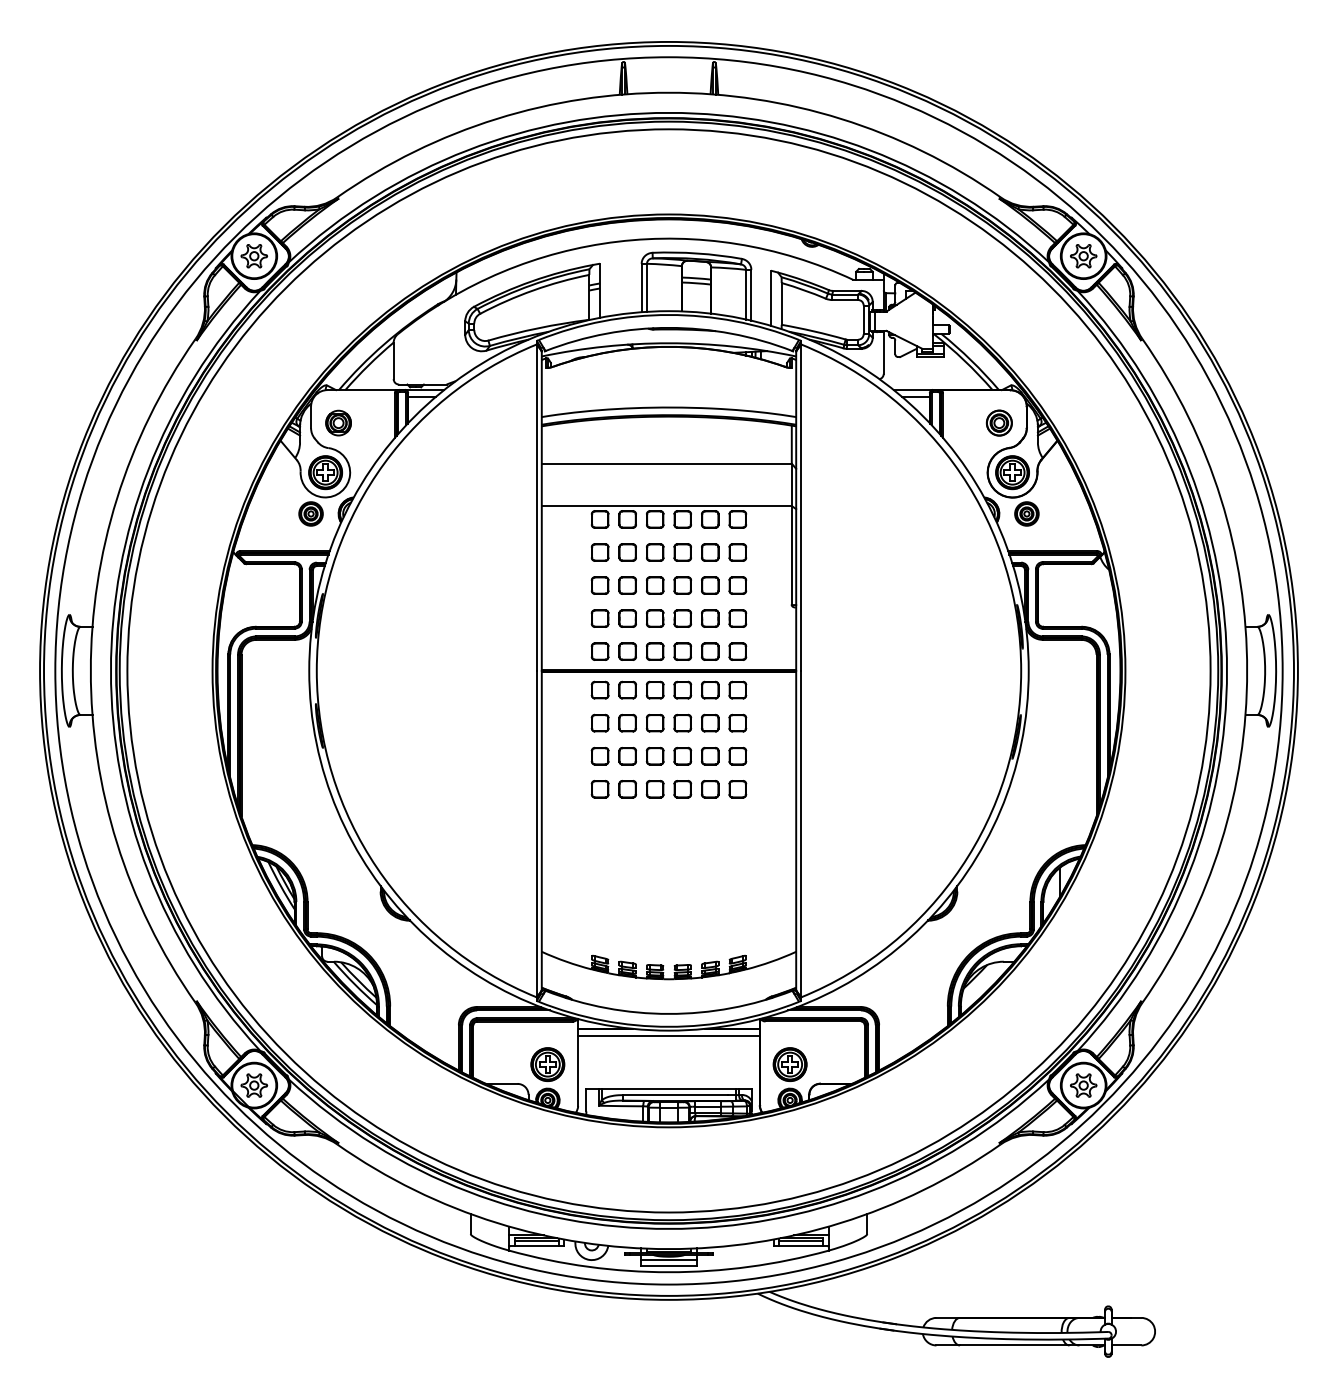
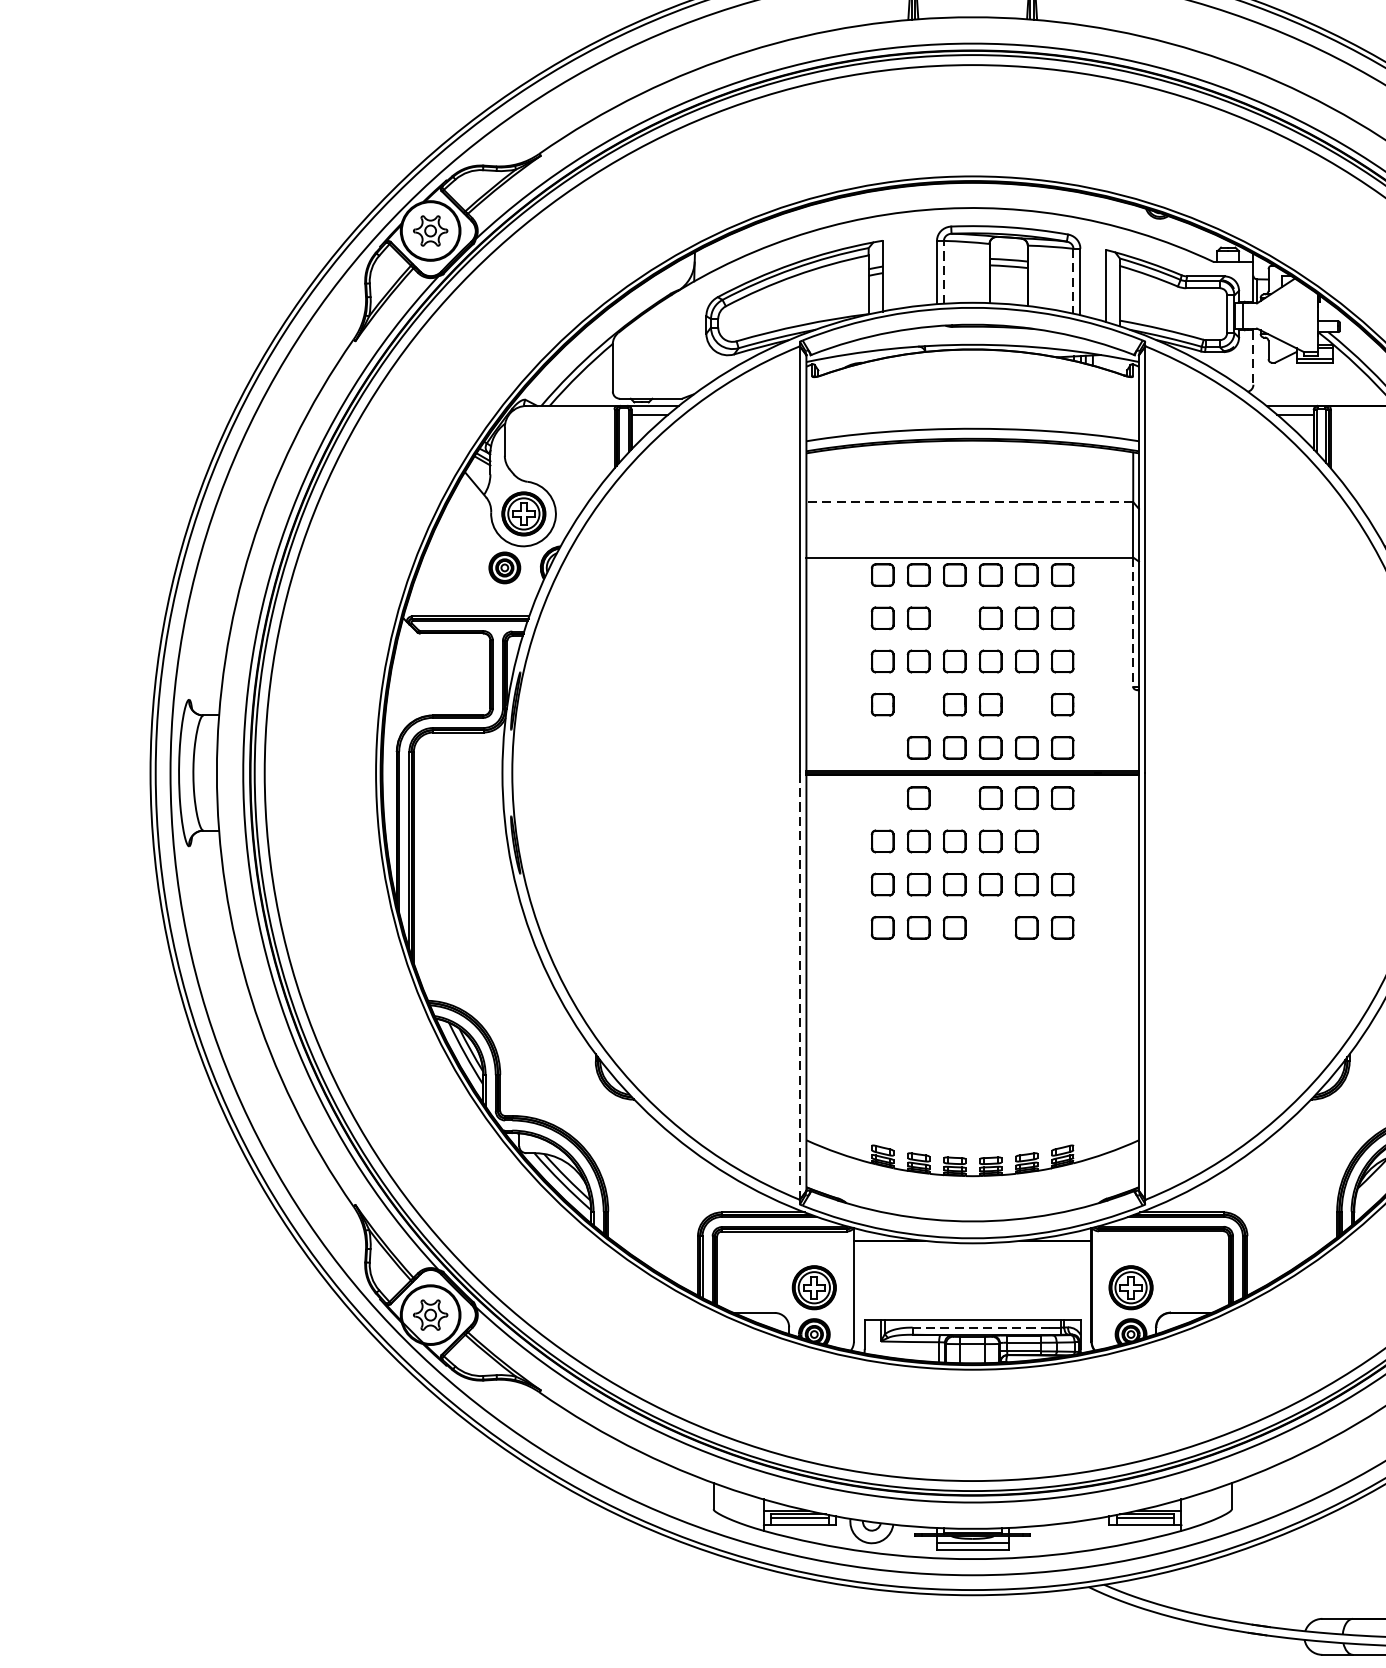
line: (646, 287) -> (943, 271), solid -> dashed
line: (746, 294) -> (1074, 281), solid -> dashed
line: (883, 353) -> (1253, 358), solid -> dashed
part: (338, 422) -> (540, 448), removed
line: (666, 463) -> (969, 501), solid -> dashed
part: (655, 552) -> (955, 618), removed
line: (791, 555) -> (1132, 622), solid -> dashed
part: (627, 618) -> (918, 704), removed
part: (710, 618) -> (1026, 704), removed
part: (599, 651) -> (881, 747), removed
part: (599, 689) -> (881, 797), removed
part: (654, 689) -> (953, 797), removed
part: (737, 722) -> (1062, 840), removed
part: (682, 789) -> (990, 928), removed
line: (536, 833) -> (799, 985), solid -> dashed
line: (668, 1035) -> (972, 1249), removed
line: (675, 1095) -> (981, 1328), solid -> dashed

